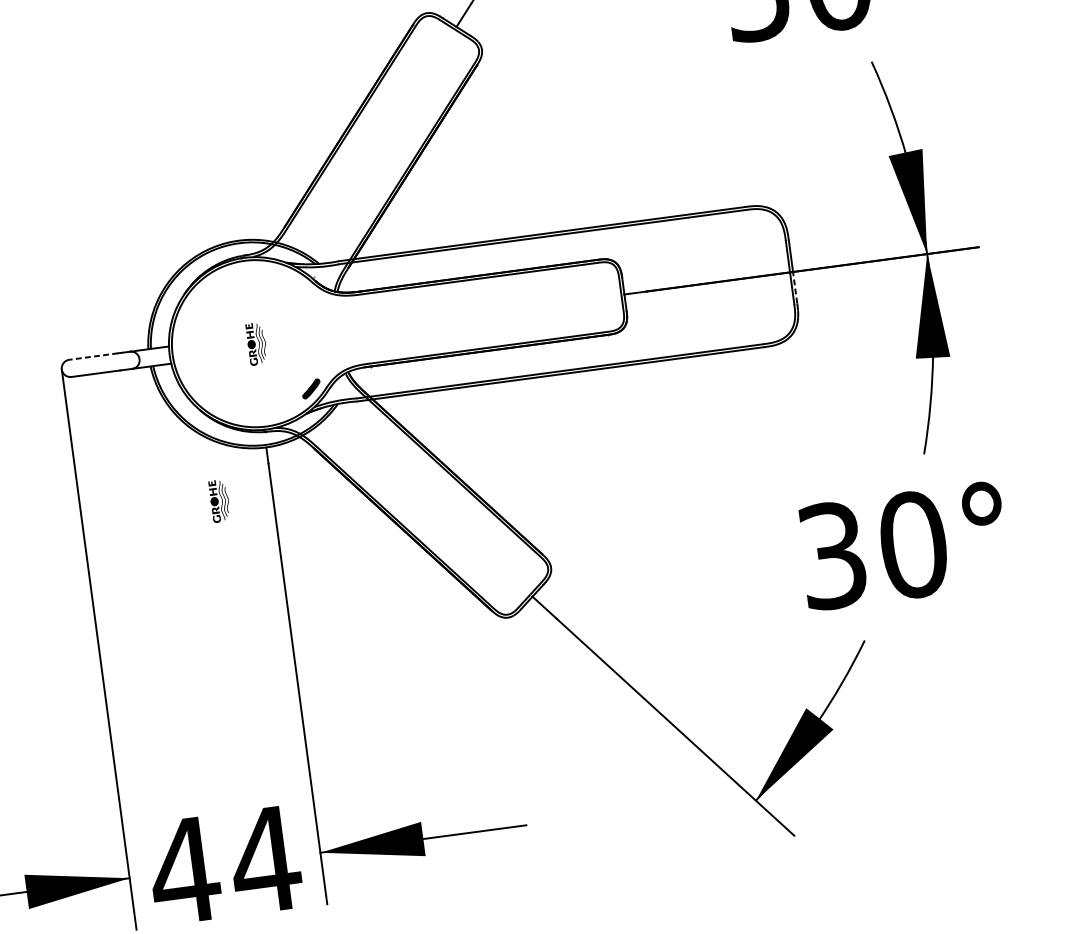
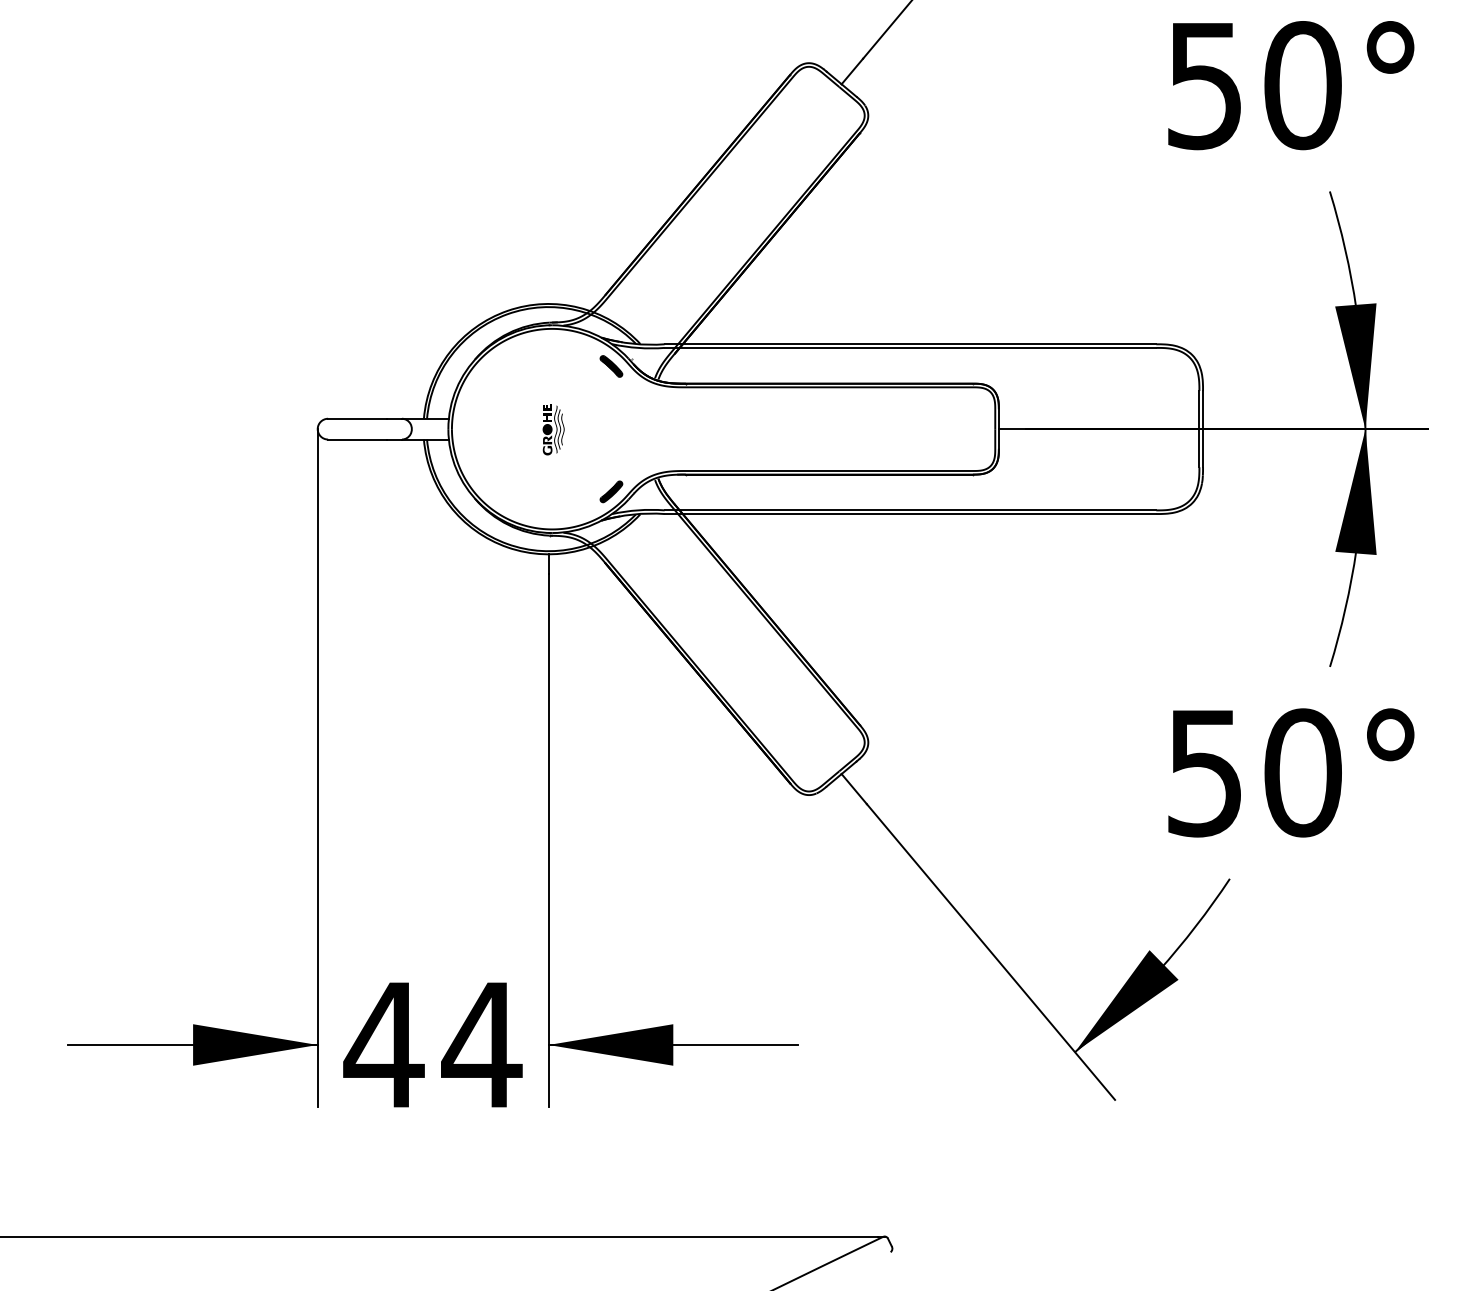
part: (297, 285) -> (611, 366), added
line: (795, 287) -> (1203, 447), dashed -> solid
line: (93, 356) -> (357, 418), dashed -> solid
part: (219, 500) -> (484, 610), removed
text: (832, 555) -> (1205, 772), 30° -> 50°

